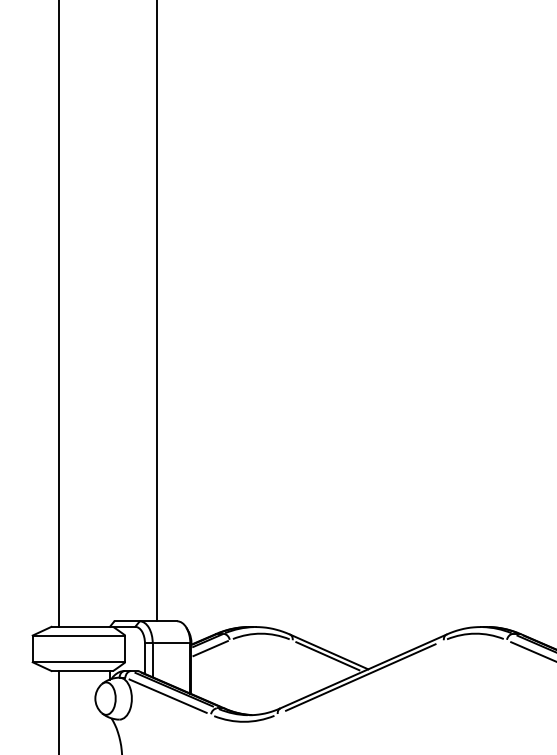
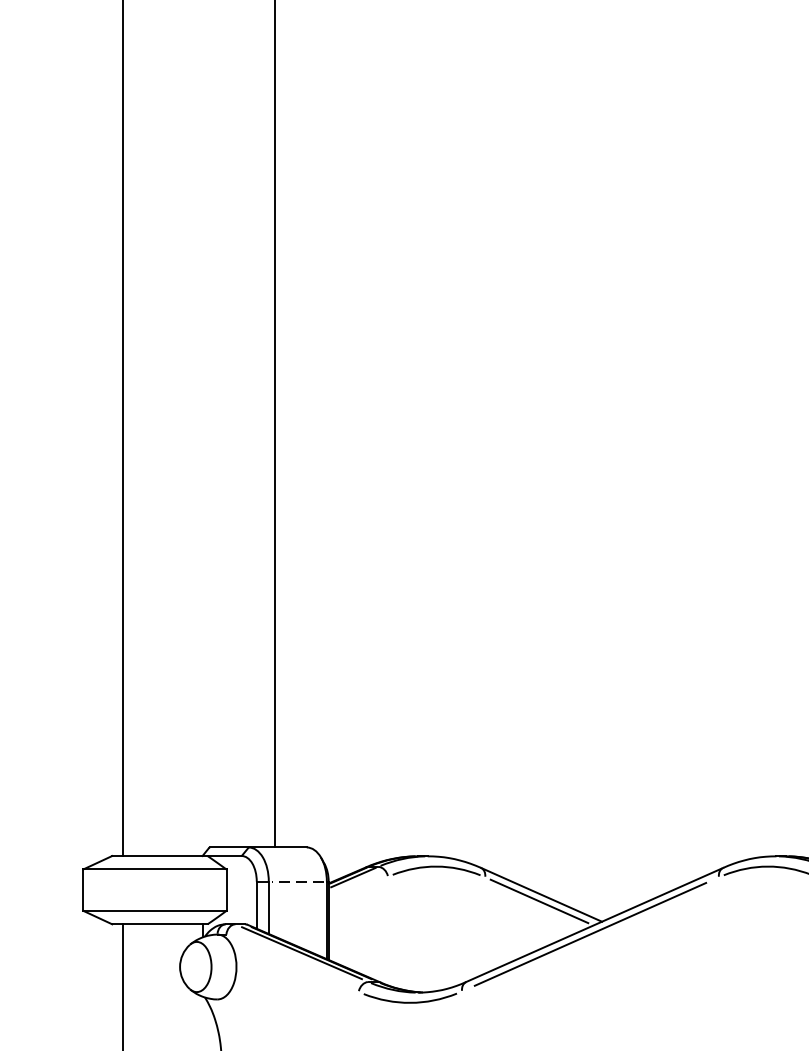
line: (171, 643) -> (297, 881), solid -> dashed
line: (210, 648) -> (358, 889), removed
line: (167, 695) -> (291, 962), removed

